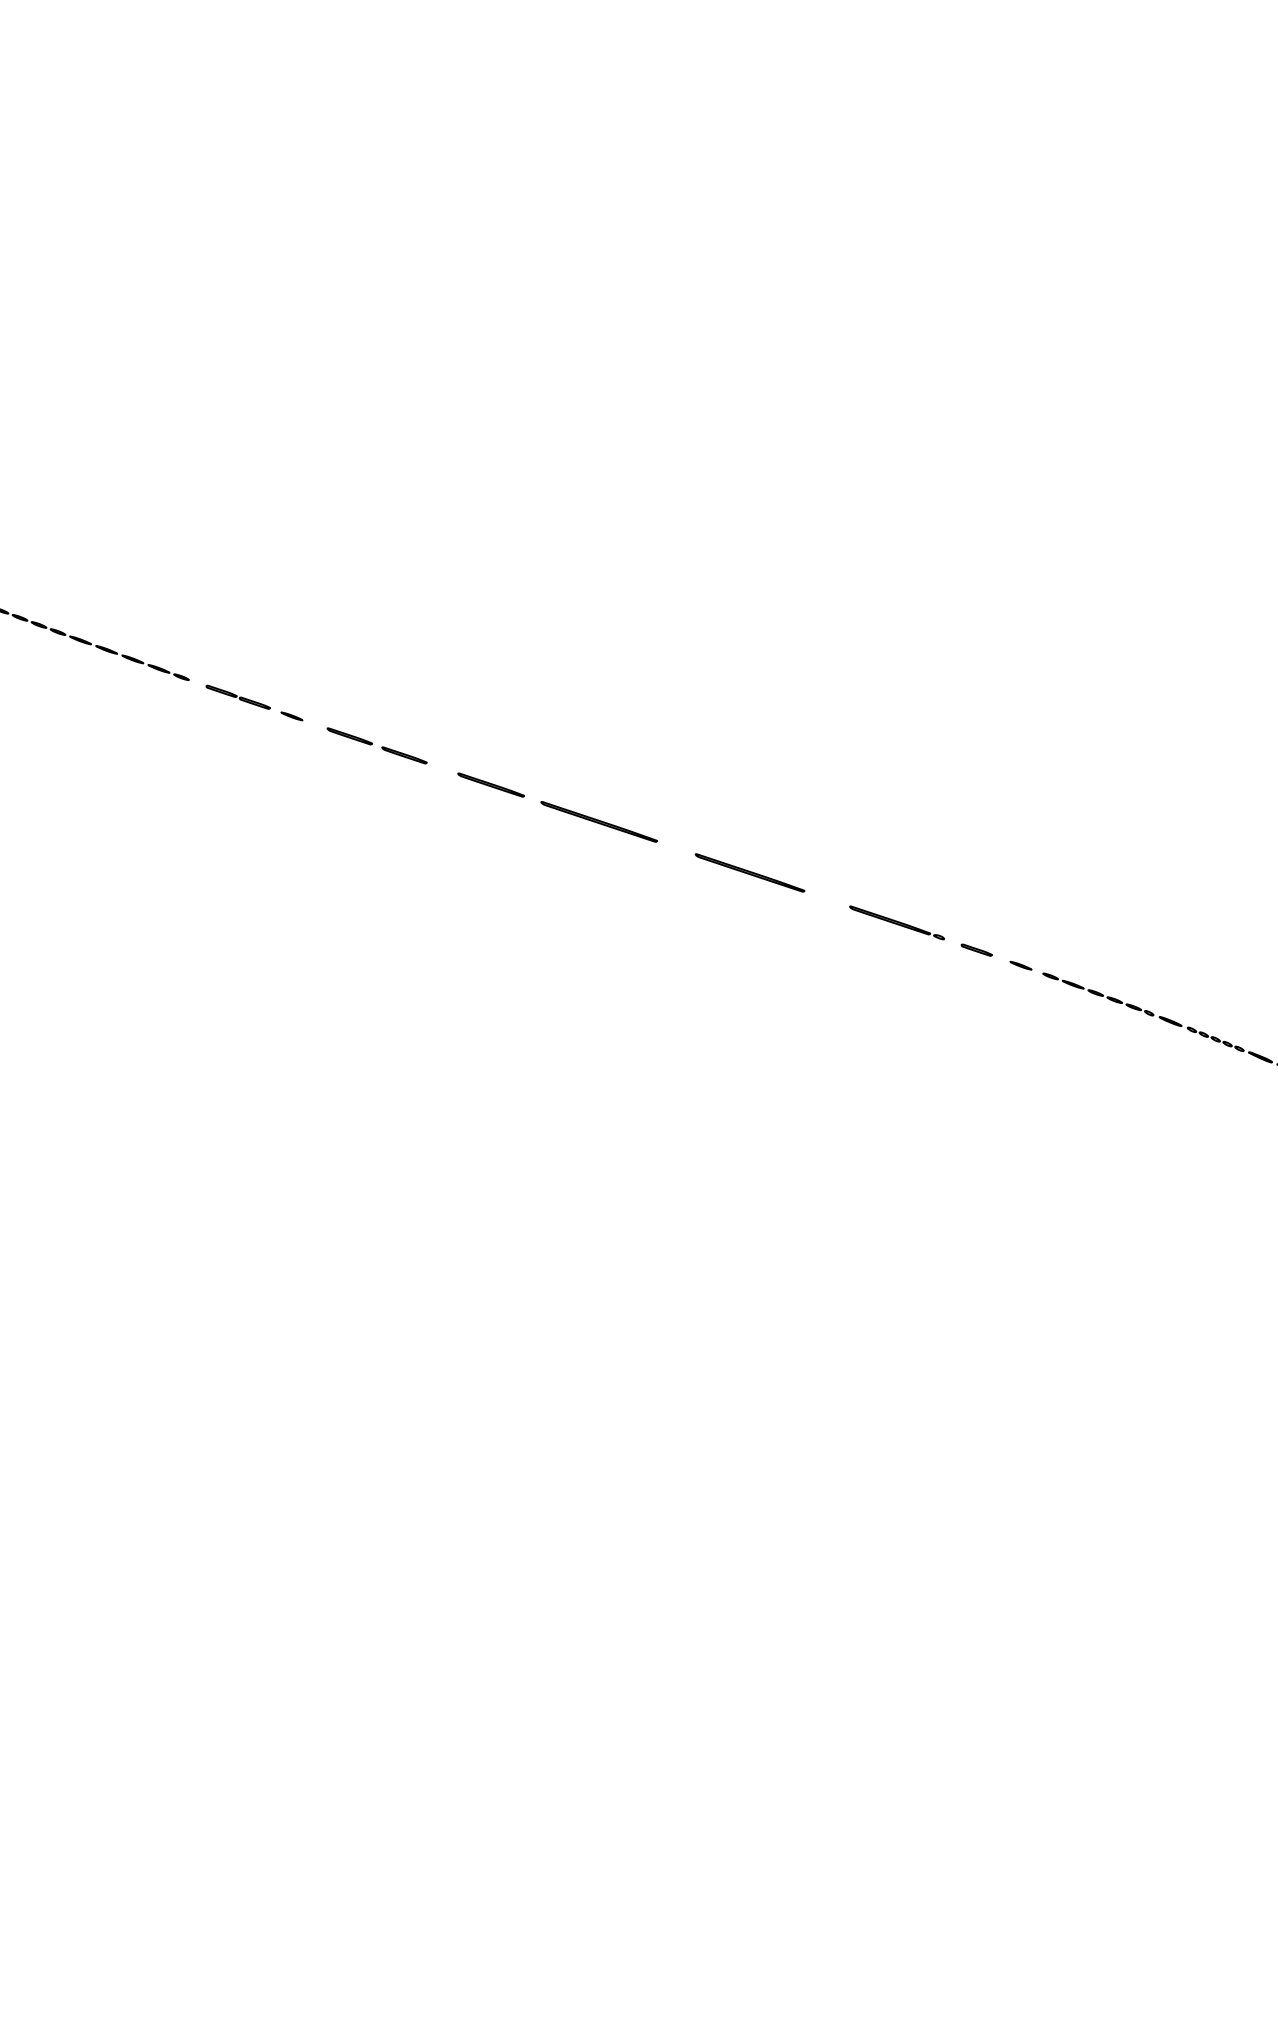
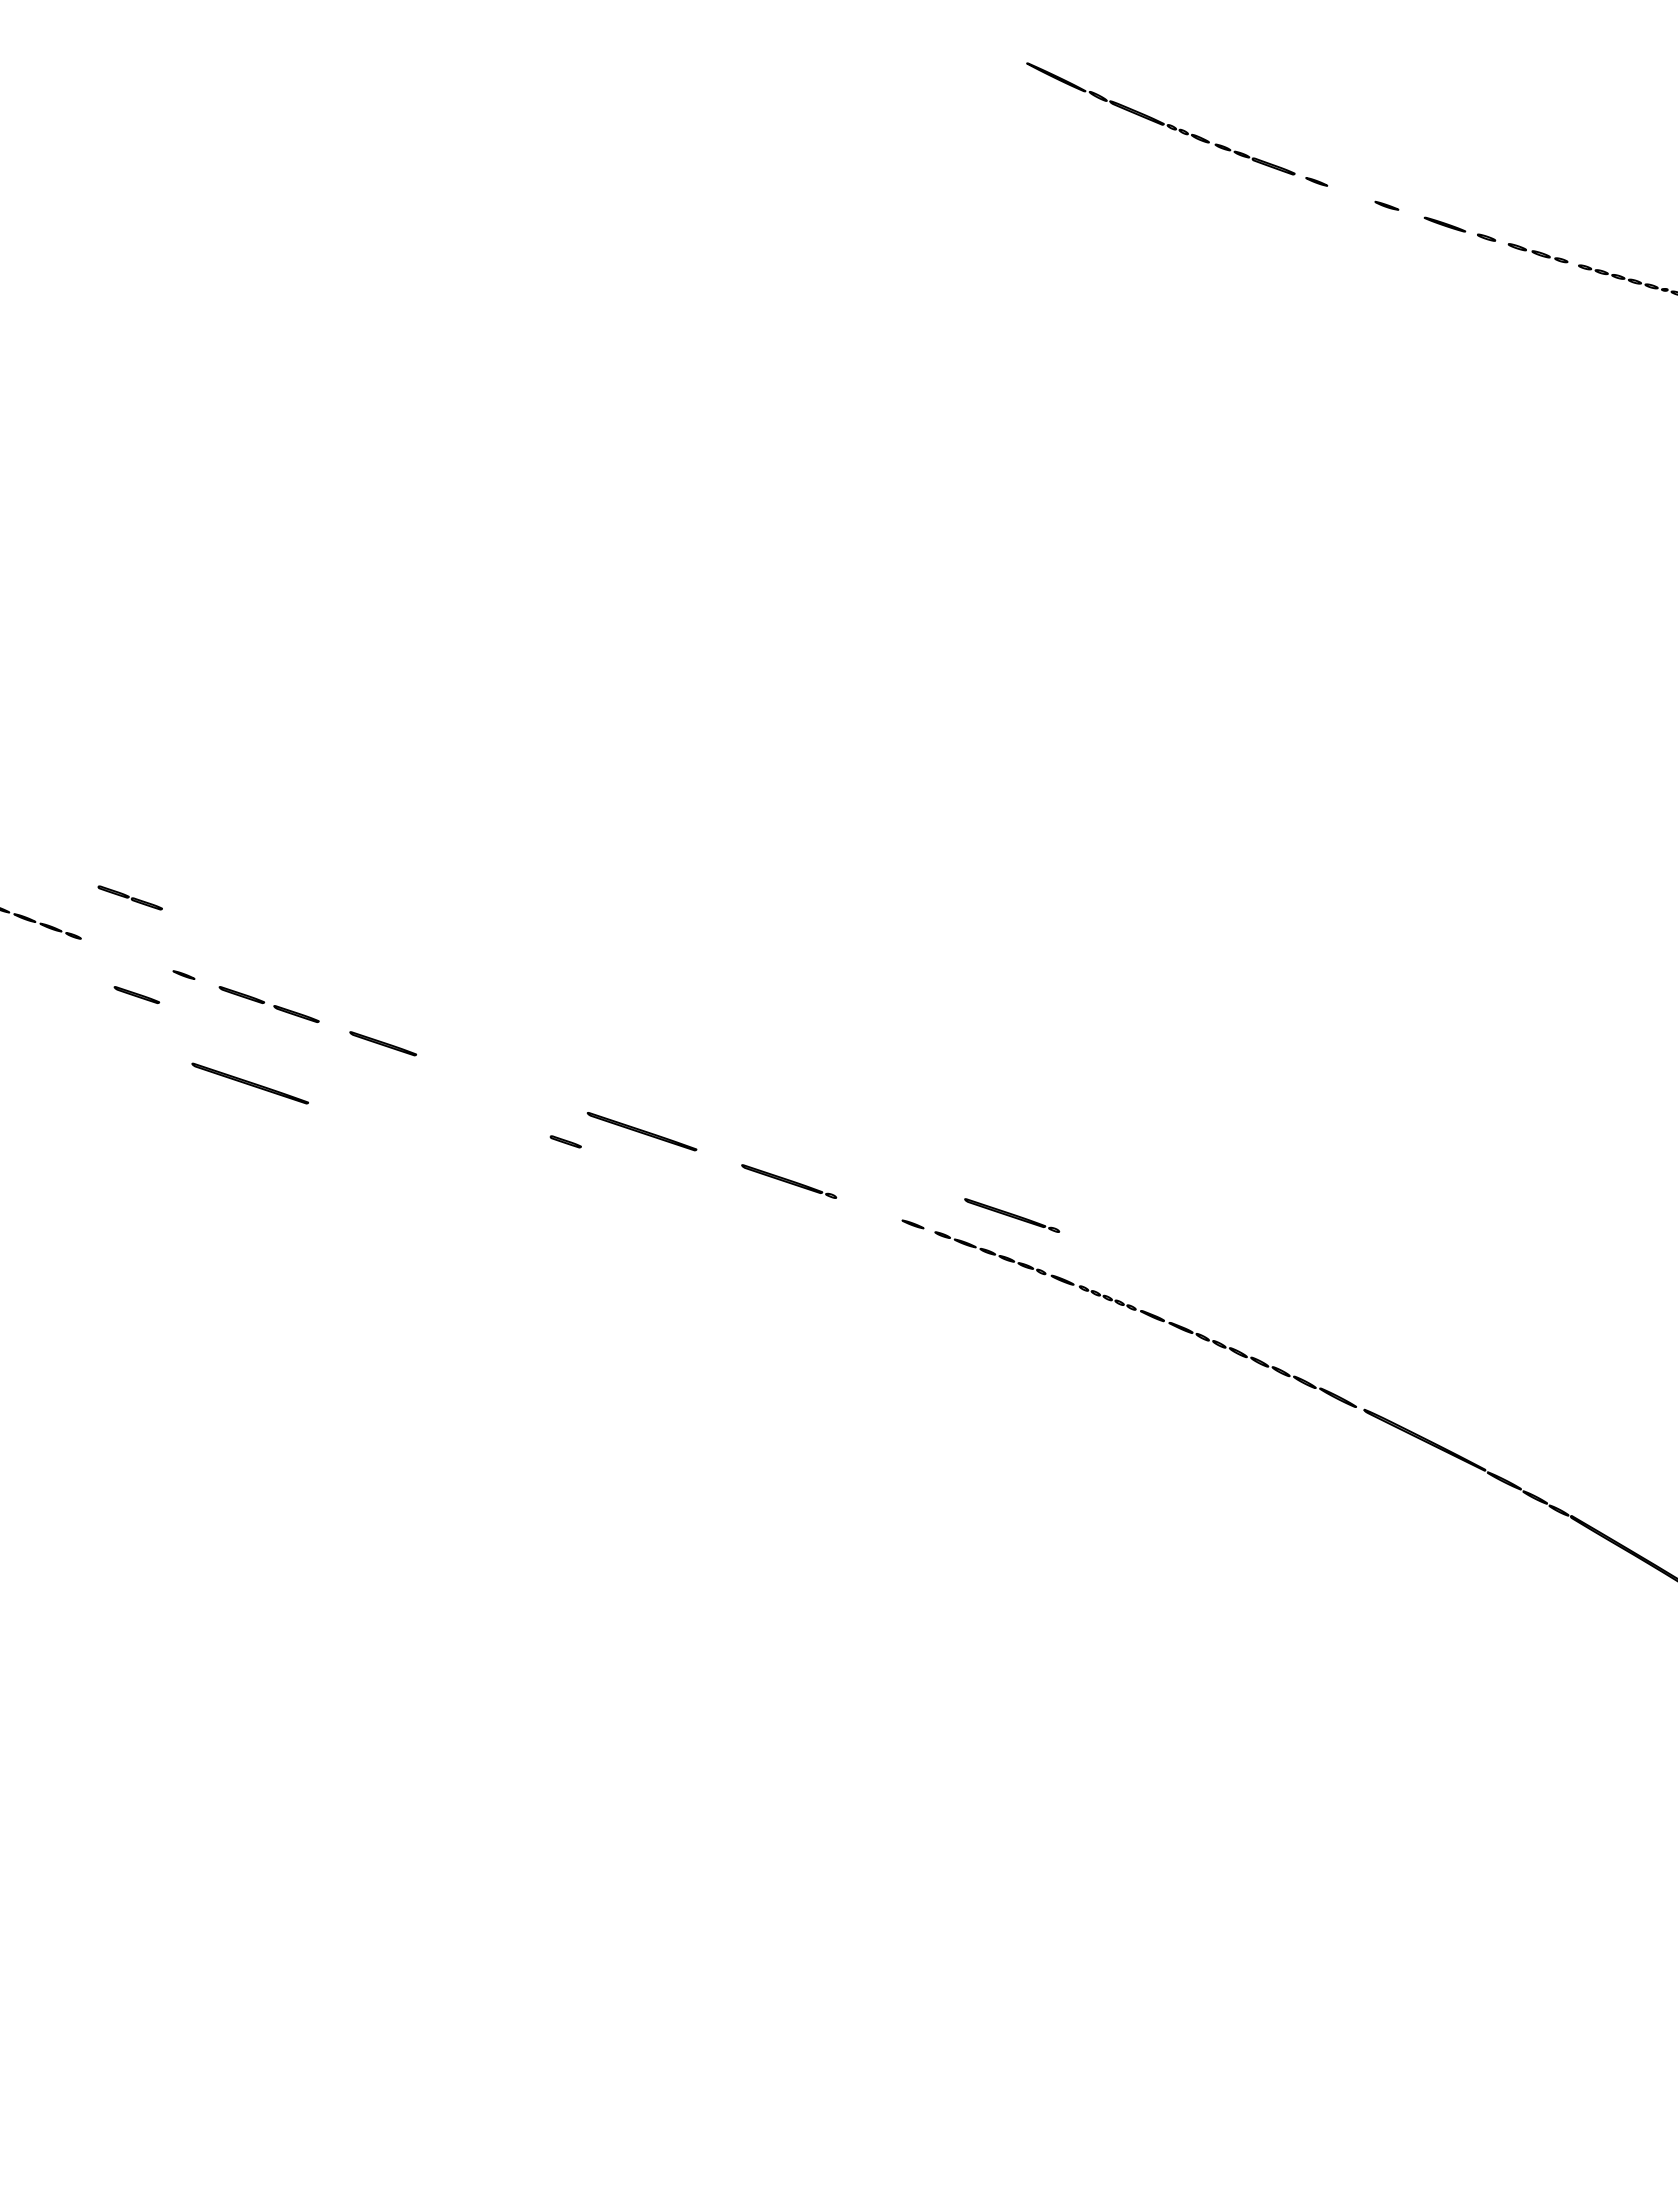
part: (237, 696) -> (129, 897), moved
part: (244, 735) -> (136, 994), added
part: (598, 821) -> (249, 1083), moved
part: (976, 949) -> (565, 1141), moved
part: (1120, 956) -> (1012, 1215), added

